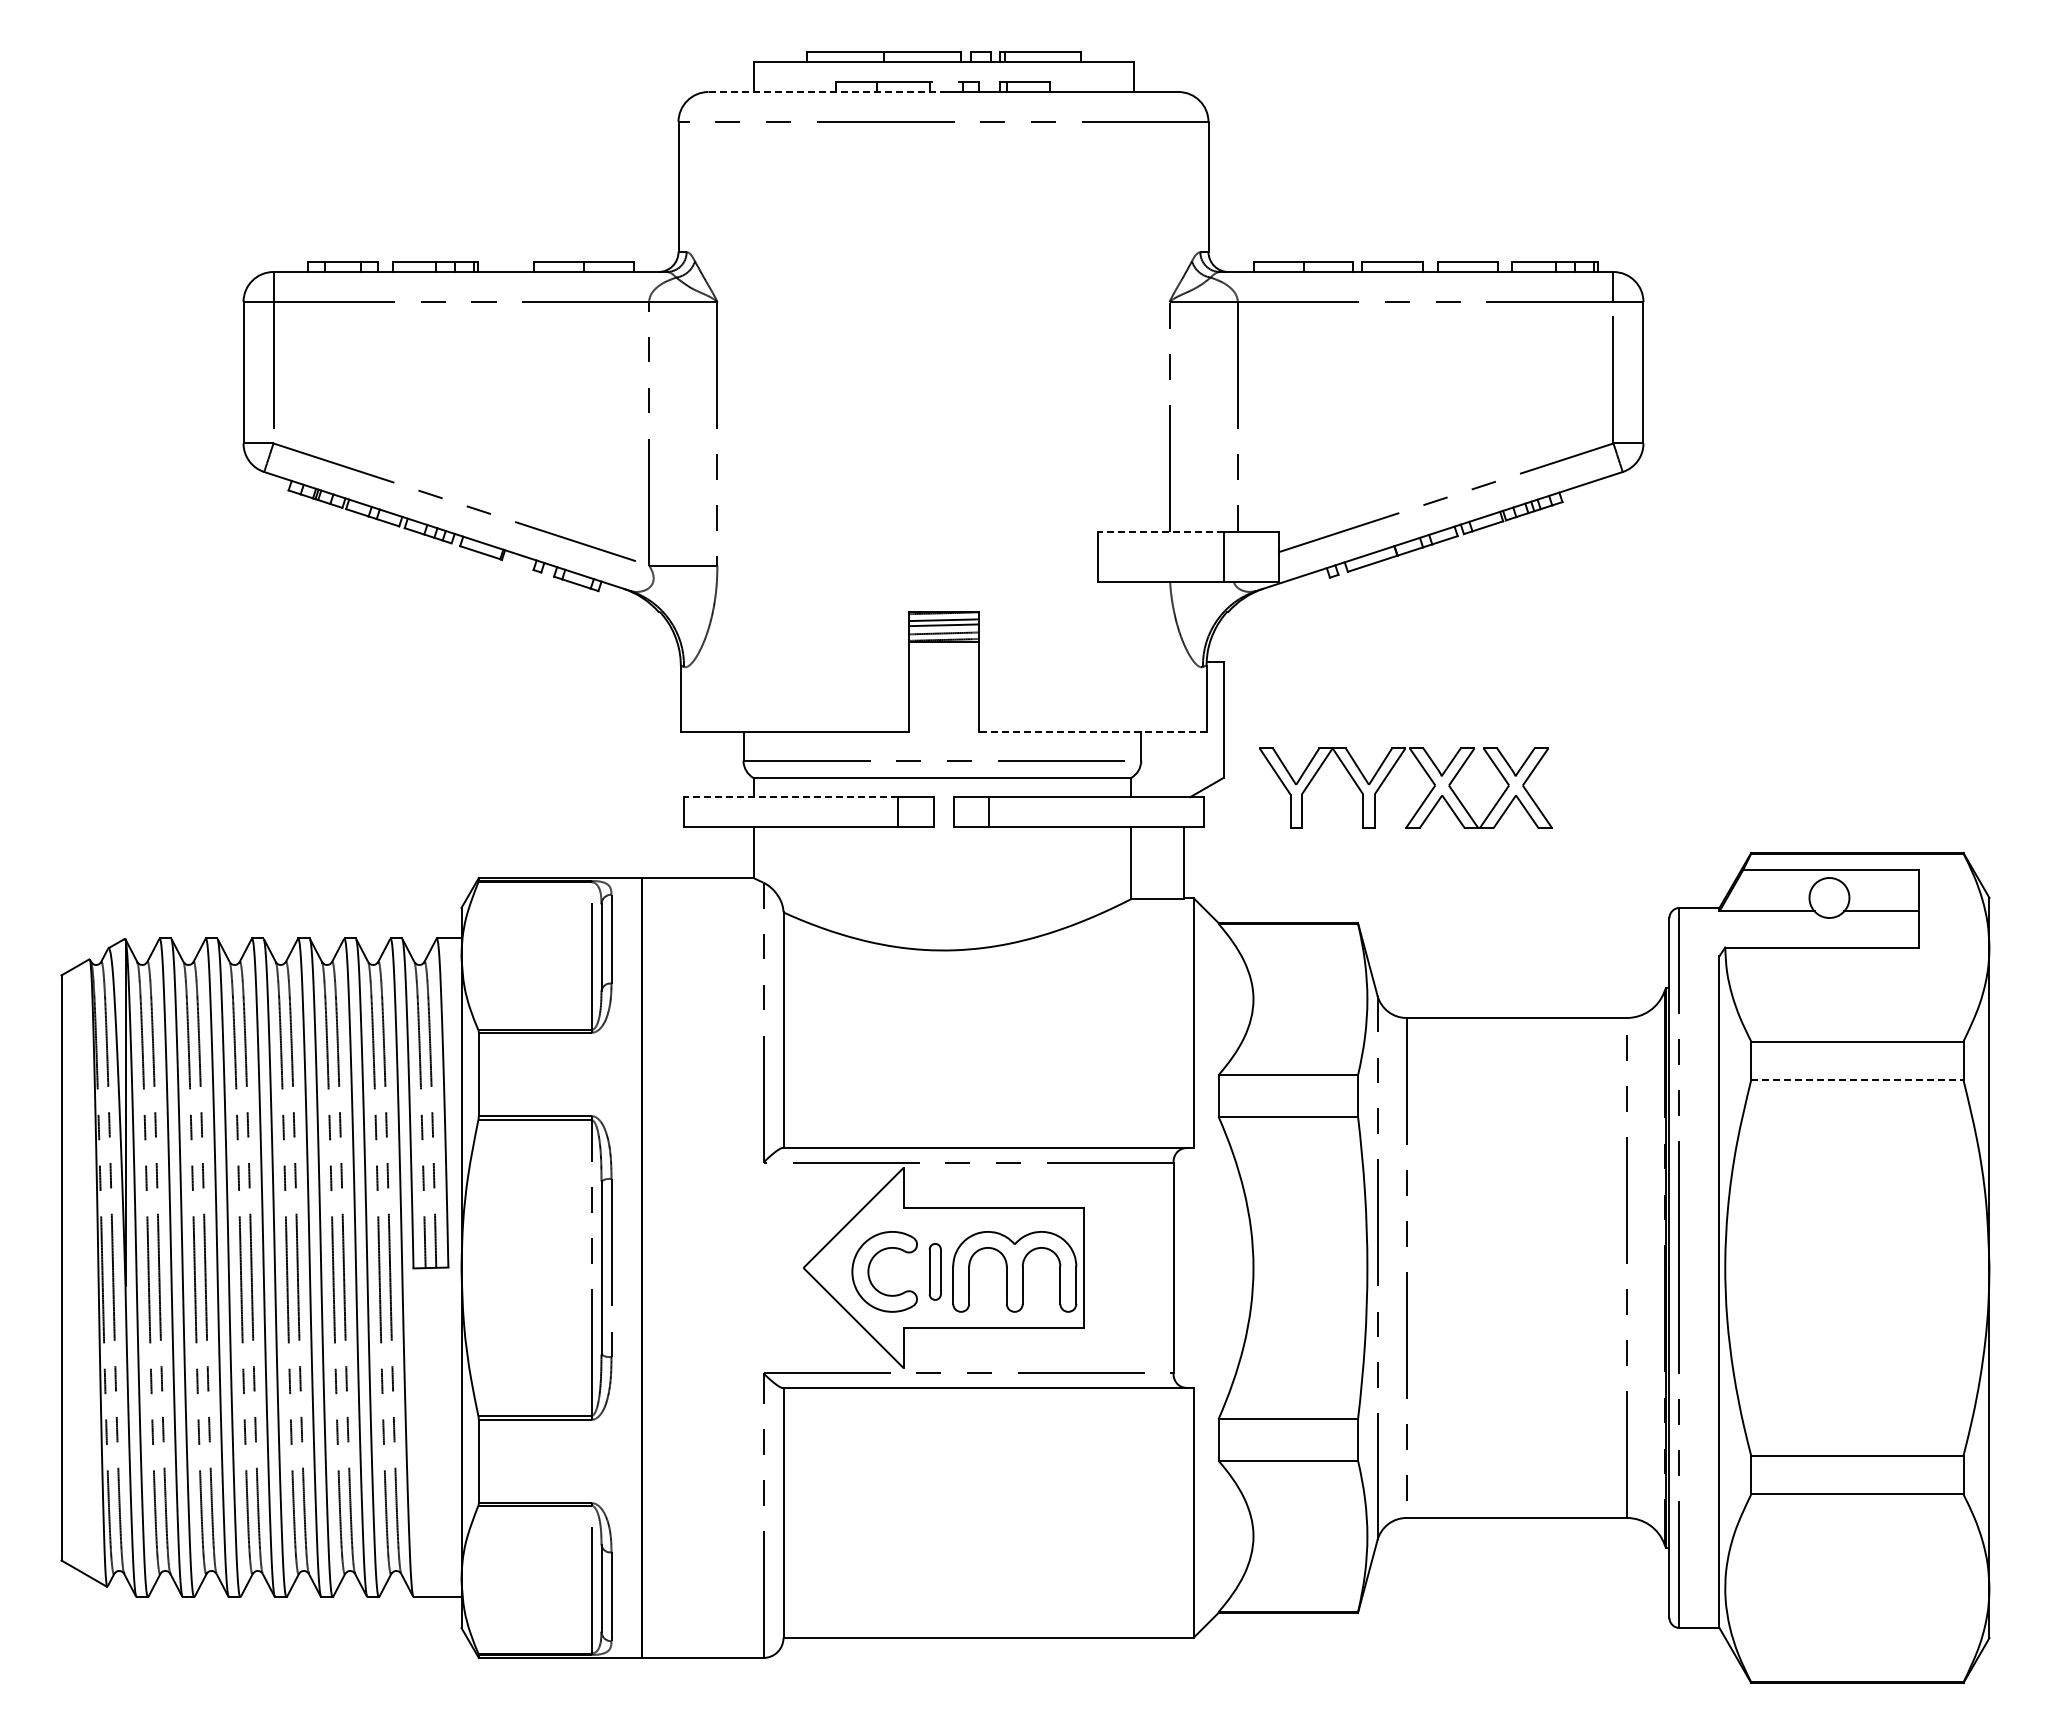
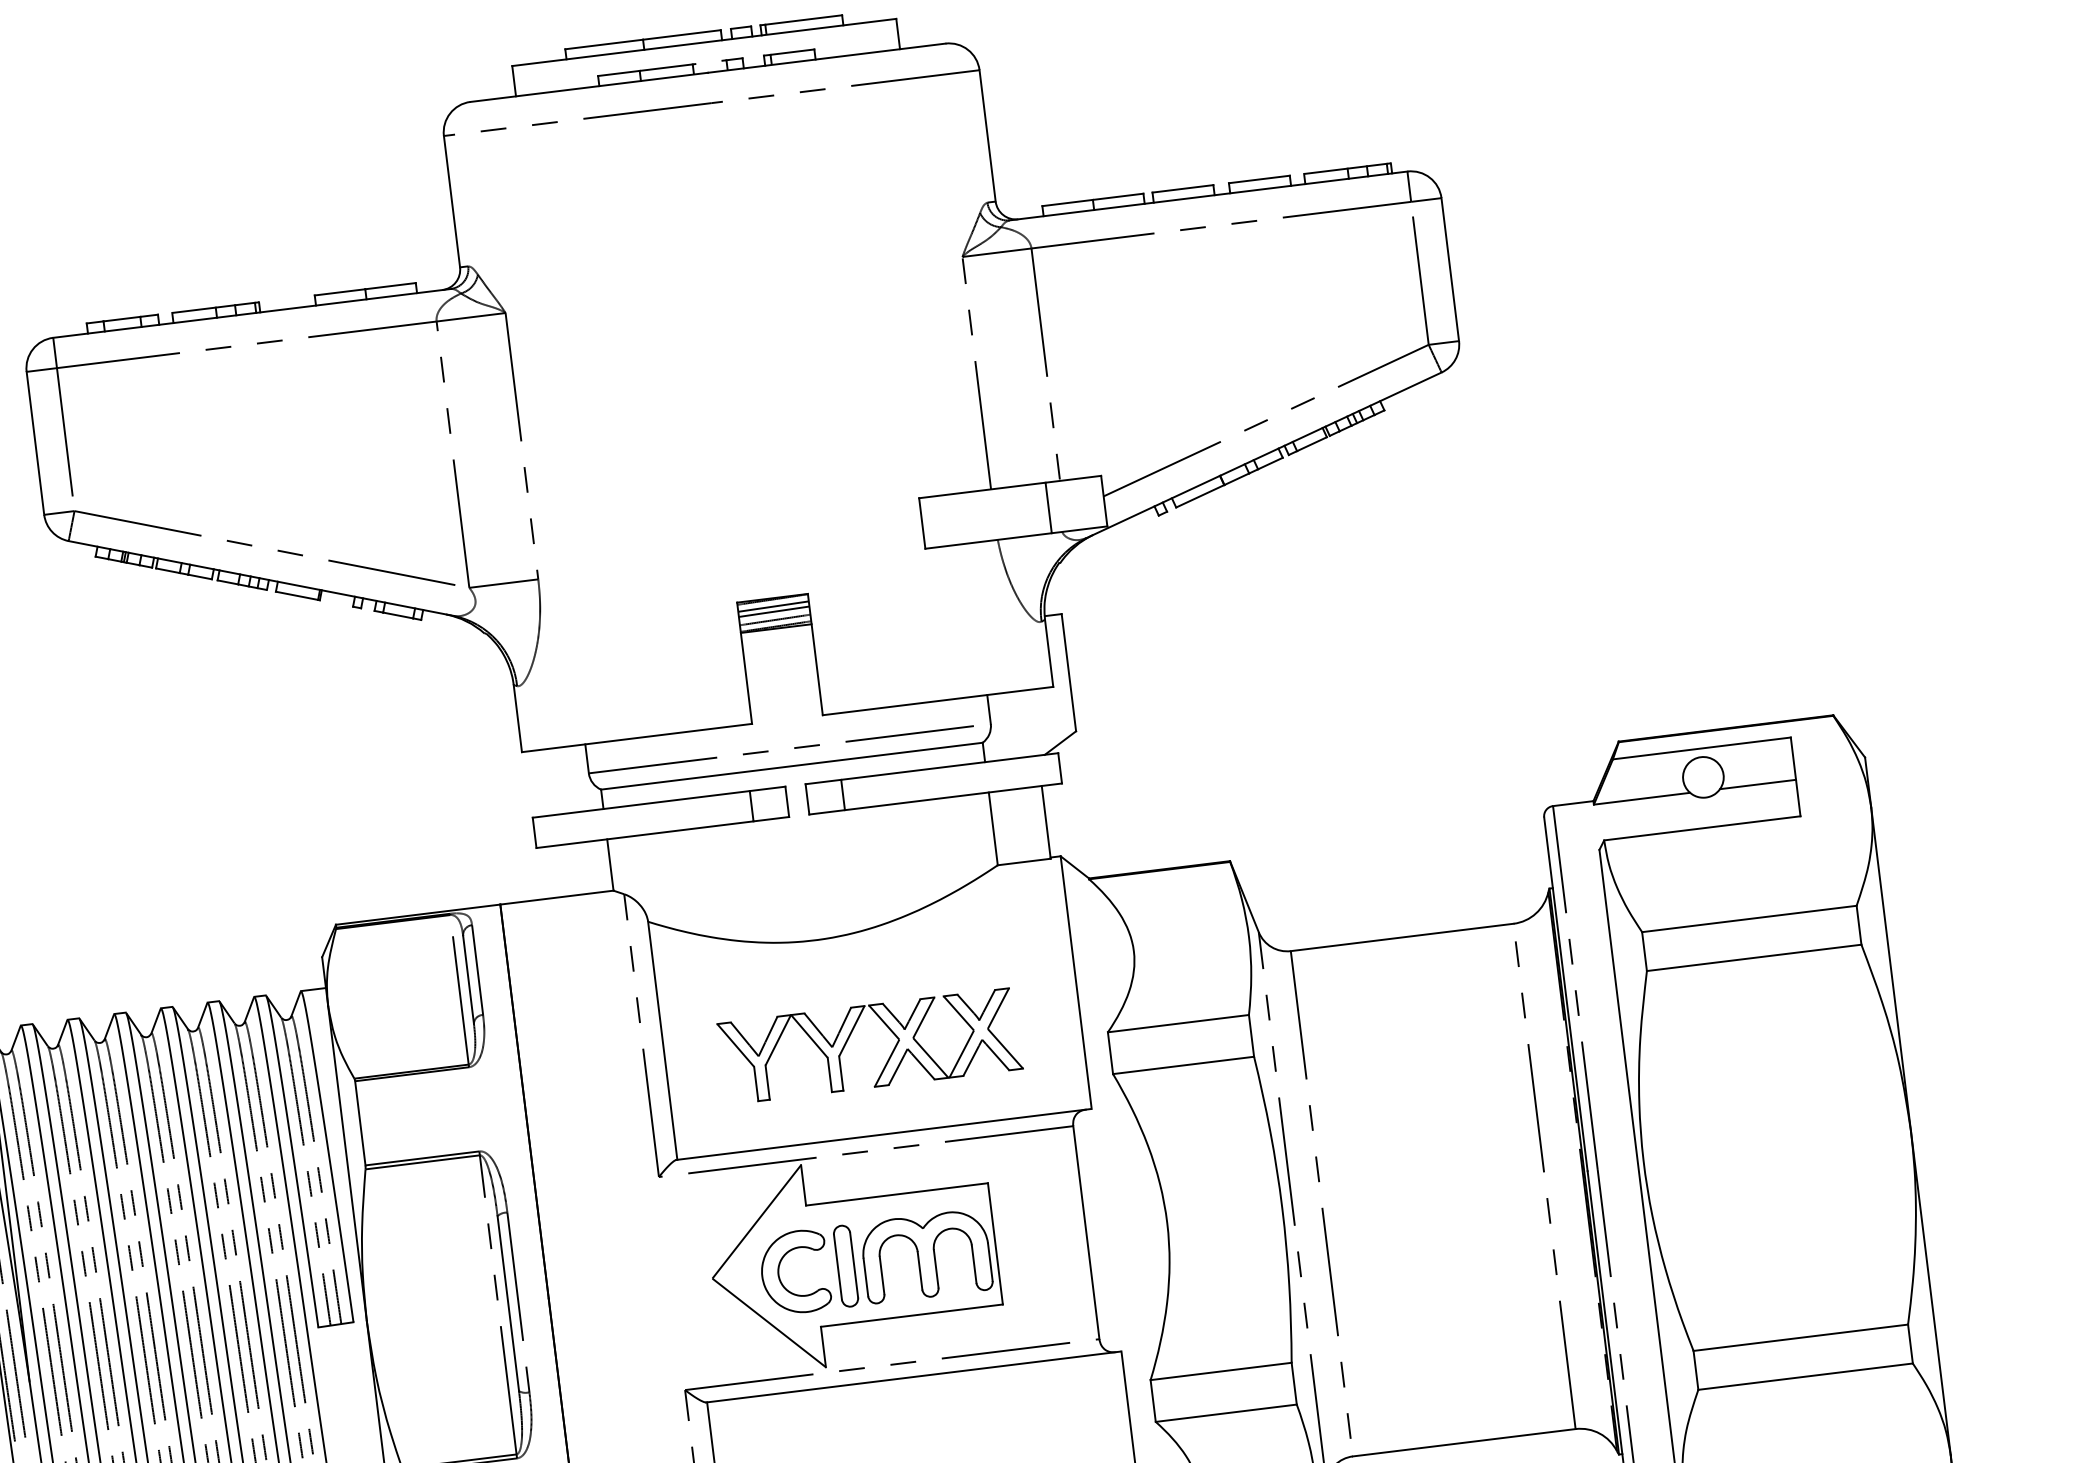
line: (826, 92) -> (589, 87), dashed -> solid
line: (1160, 532) -> (981, 491), dashed -> solid
line: (1092, 732) -> (938, 701), dashed -> solid
part: (1387, 777) -> (850, 1037), moved
line: (790, 797) -> (640, 804), dashed -> solid
line: (1857, 1080) -> (1754, 958), dashed -> solid
part: (935, 1271) -> (846, 1265), size x1.43

